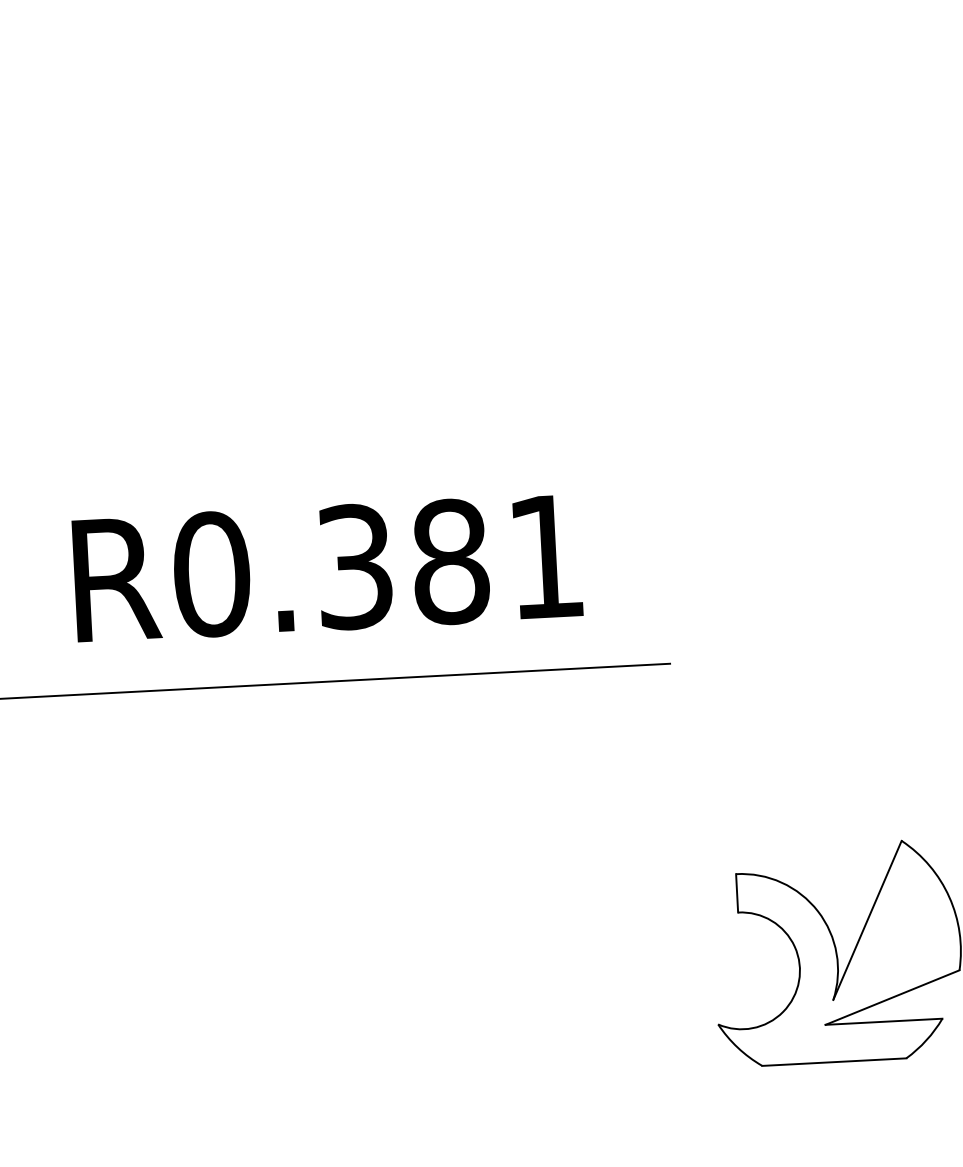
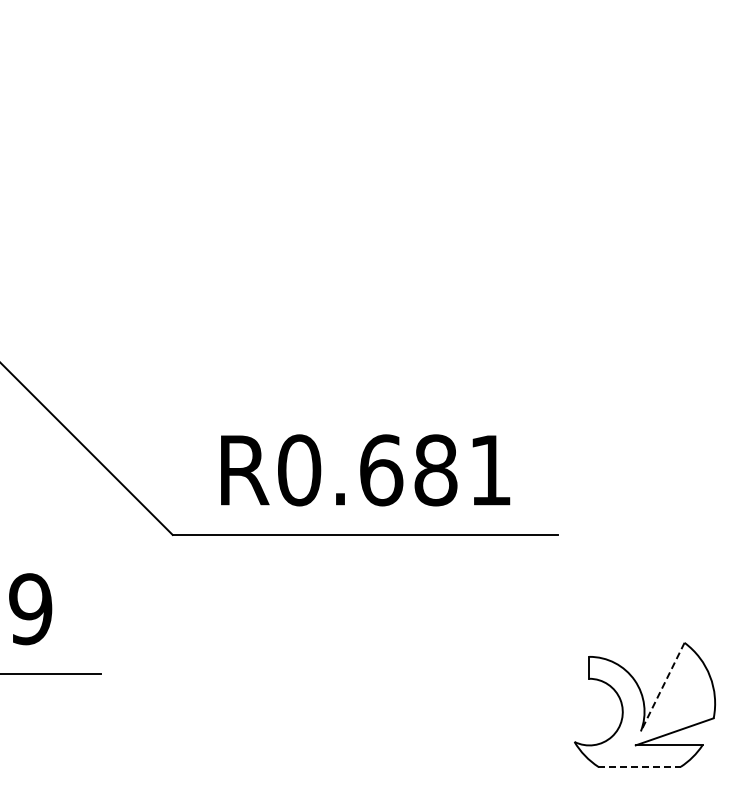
text: (355, 567) -> (381, 470), R0.381 -> R0.681
line: (867, 921) -> (662, 687), solid -> dashed
line: (835, 1061) -> (640, 766), solid -> dashed

